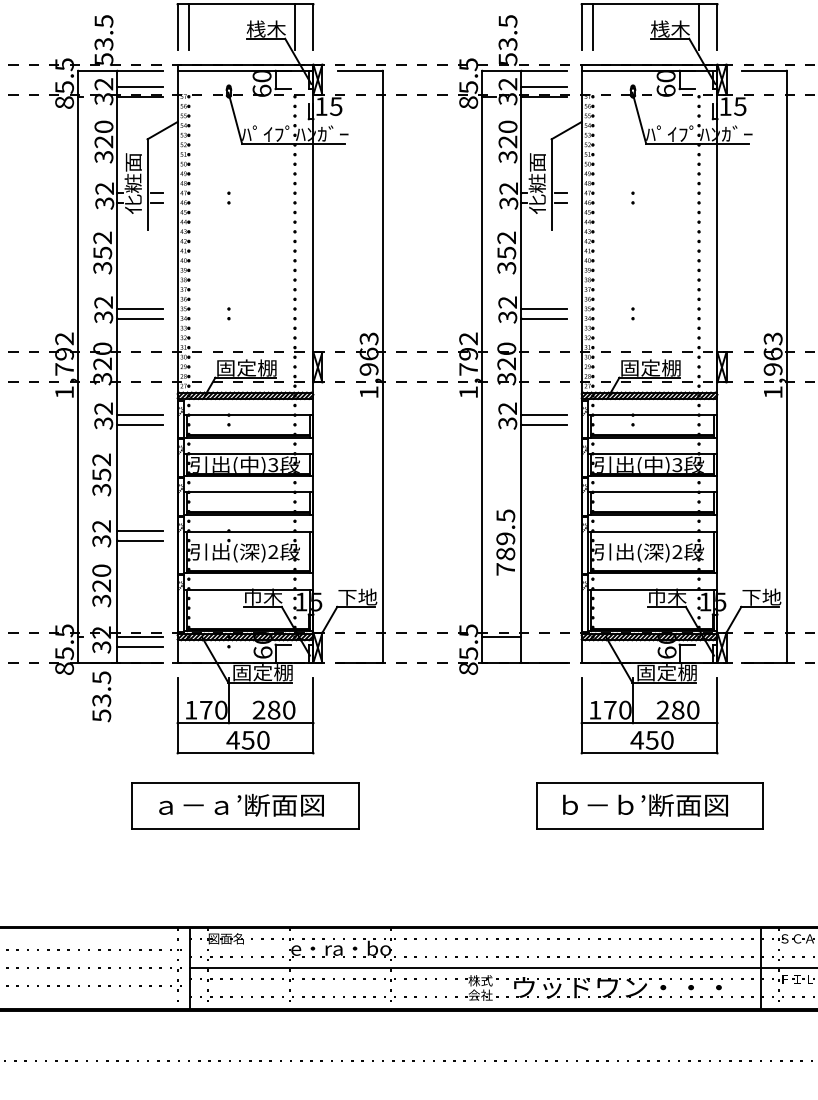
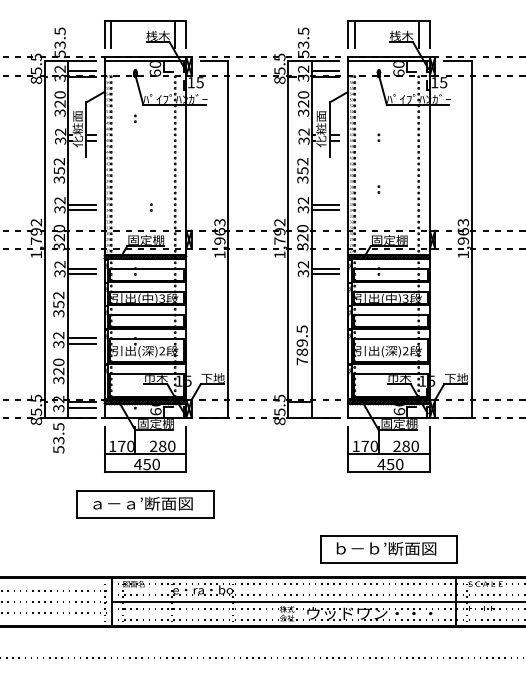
part: (228, 197) -> (135, 118), moved
part: (228, 313) -> (151, 207), moved
part: (632, 313) -> (378, 189), moved
part: (648, 806) -> (388, 549), moved

